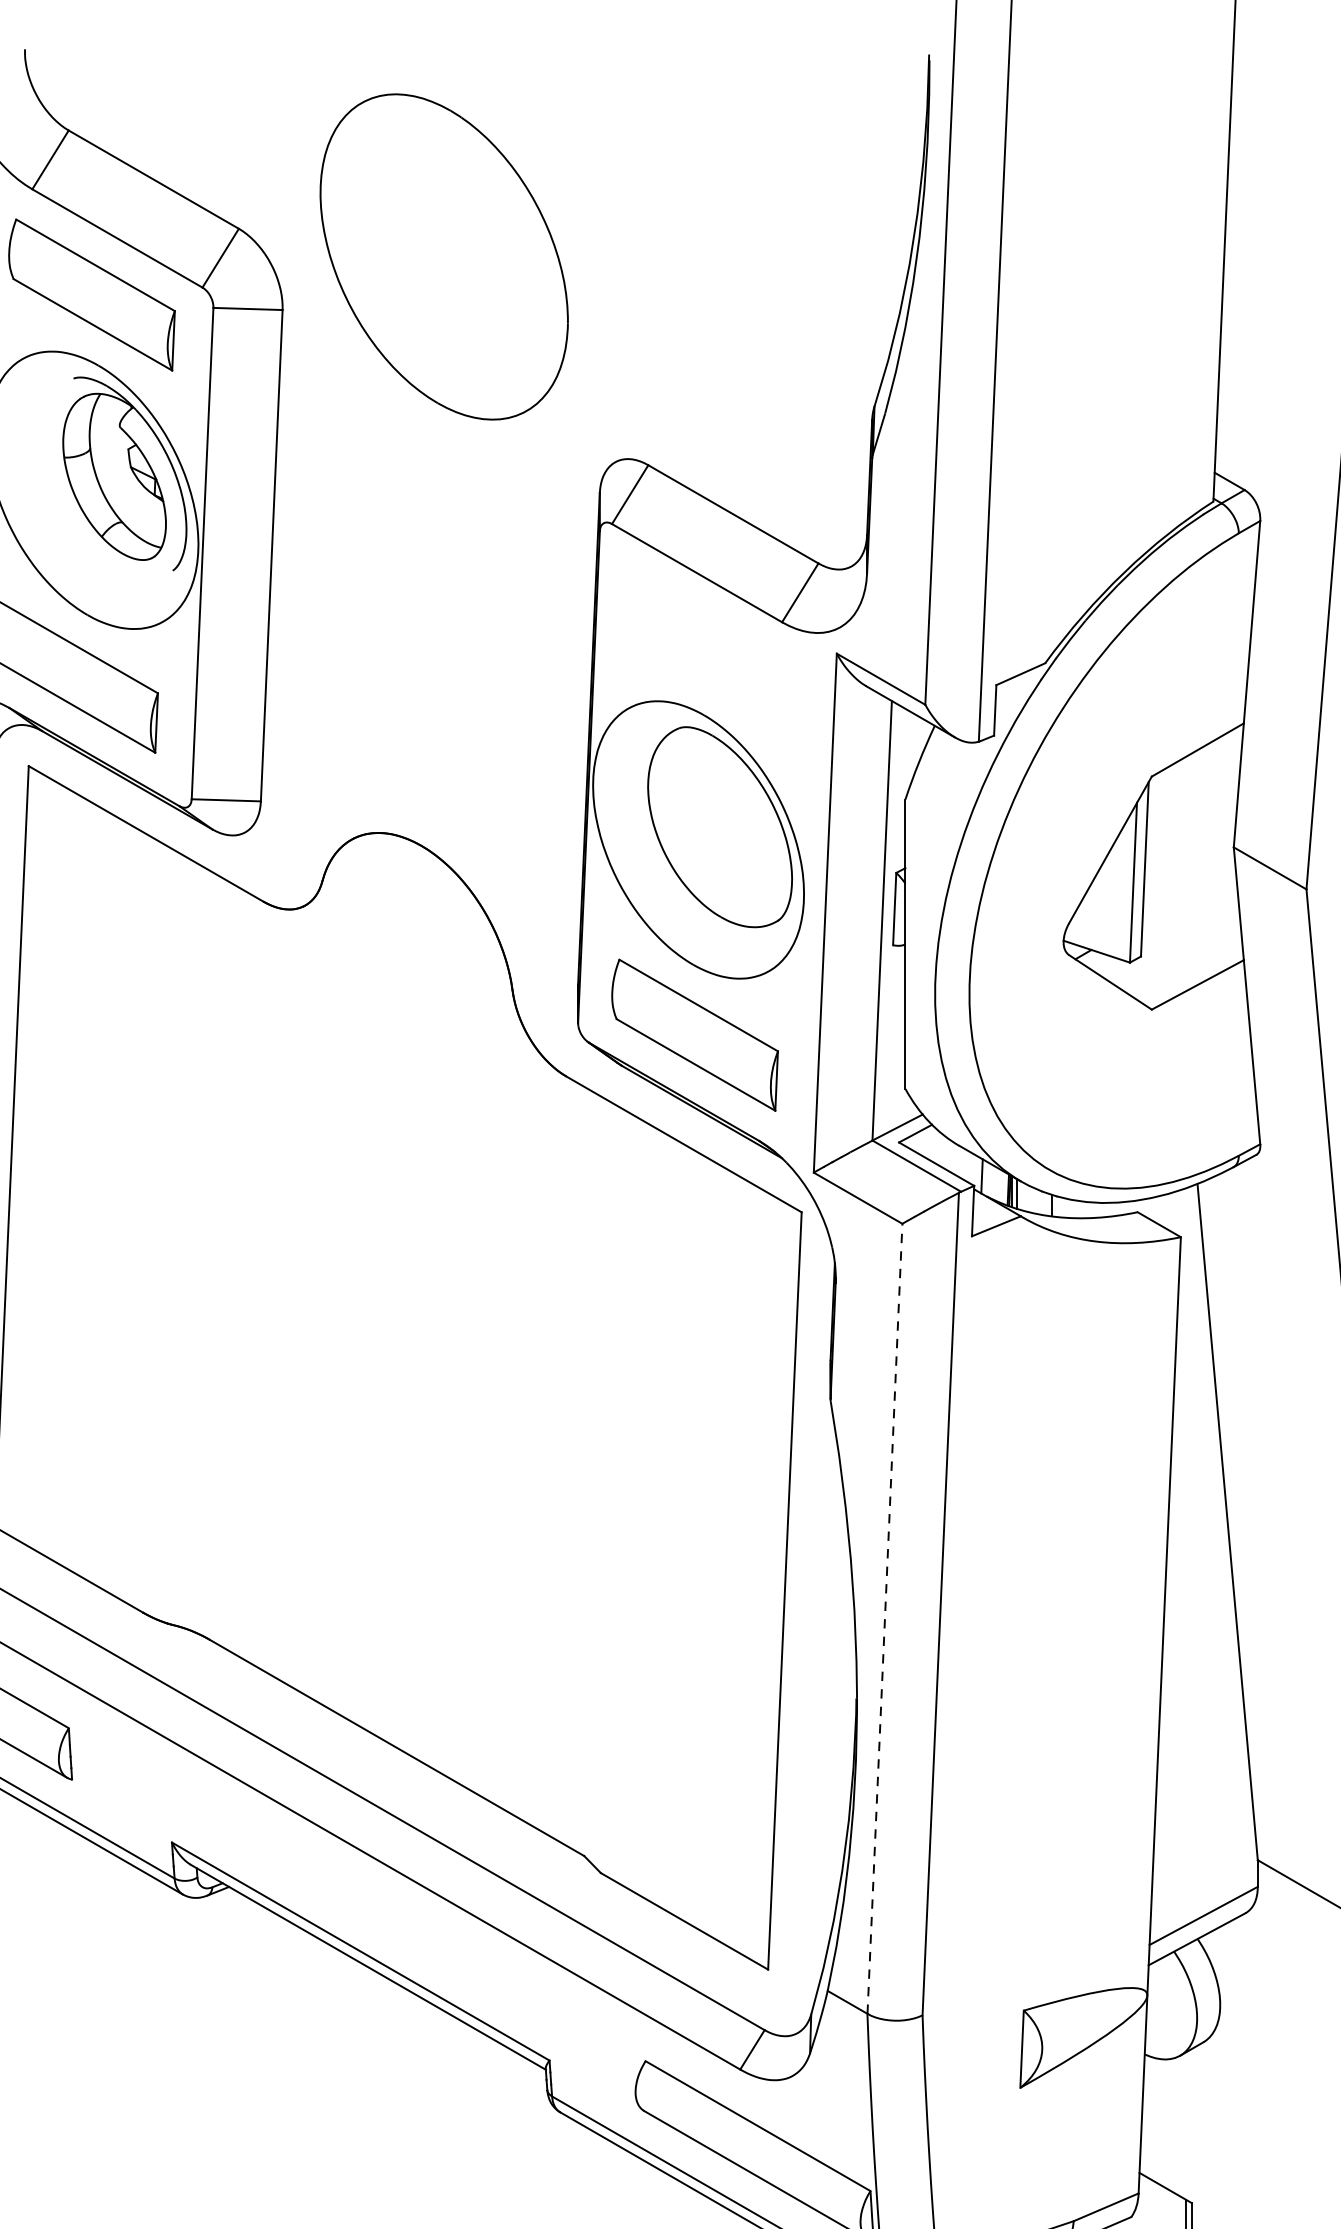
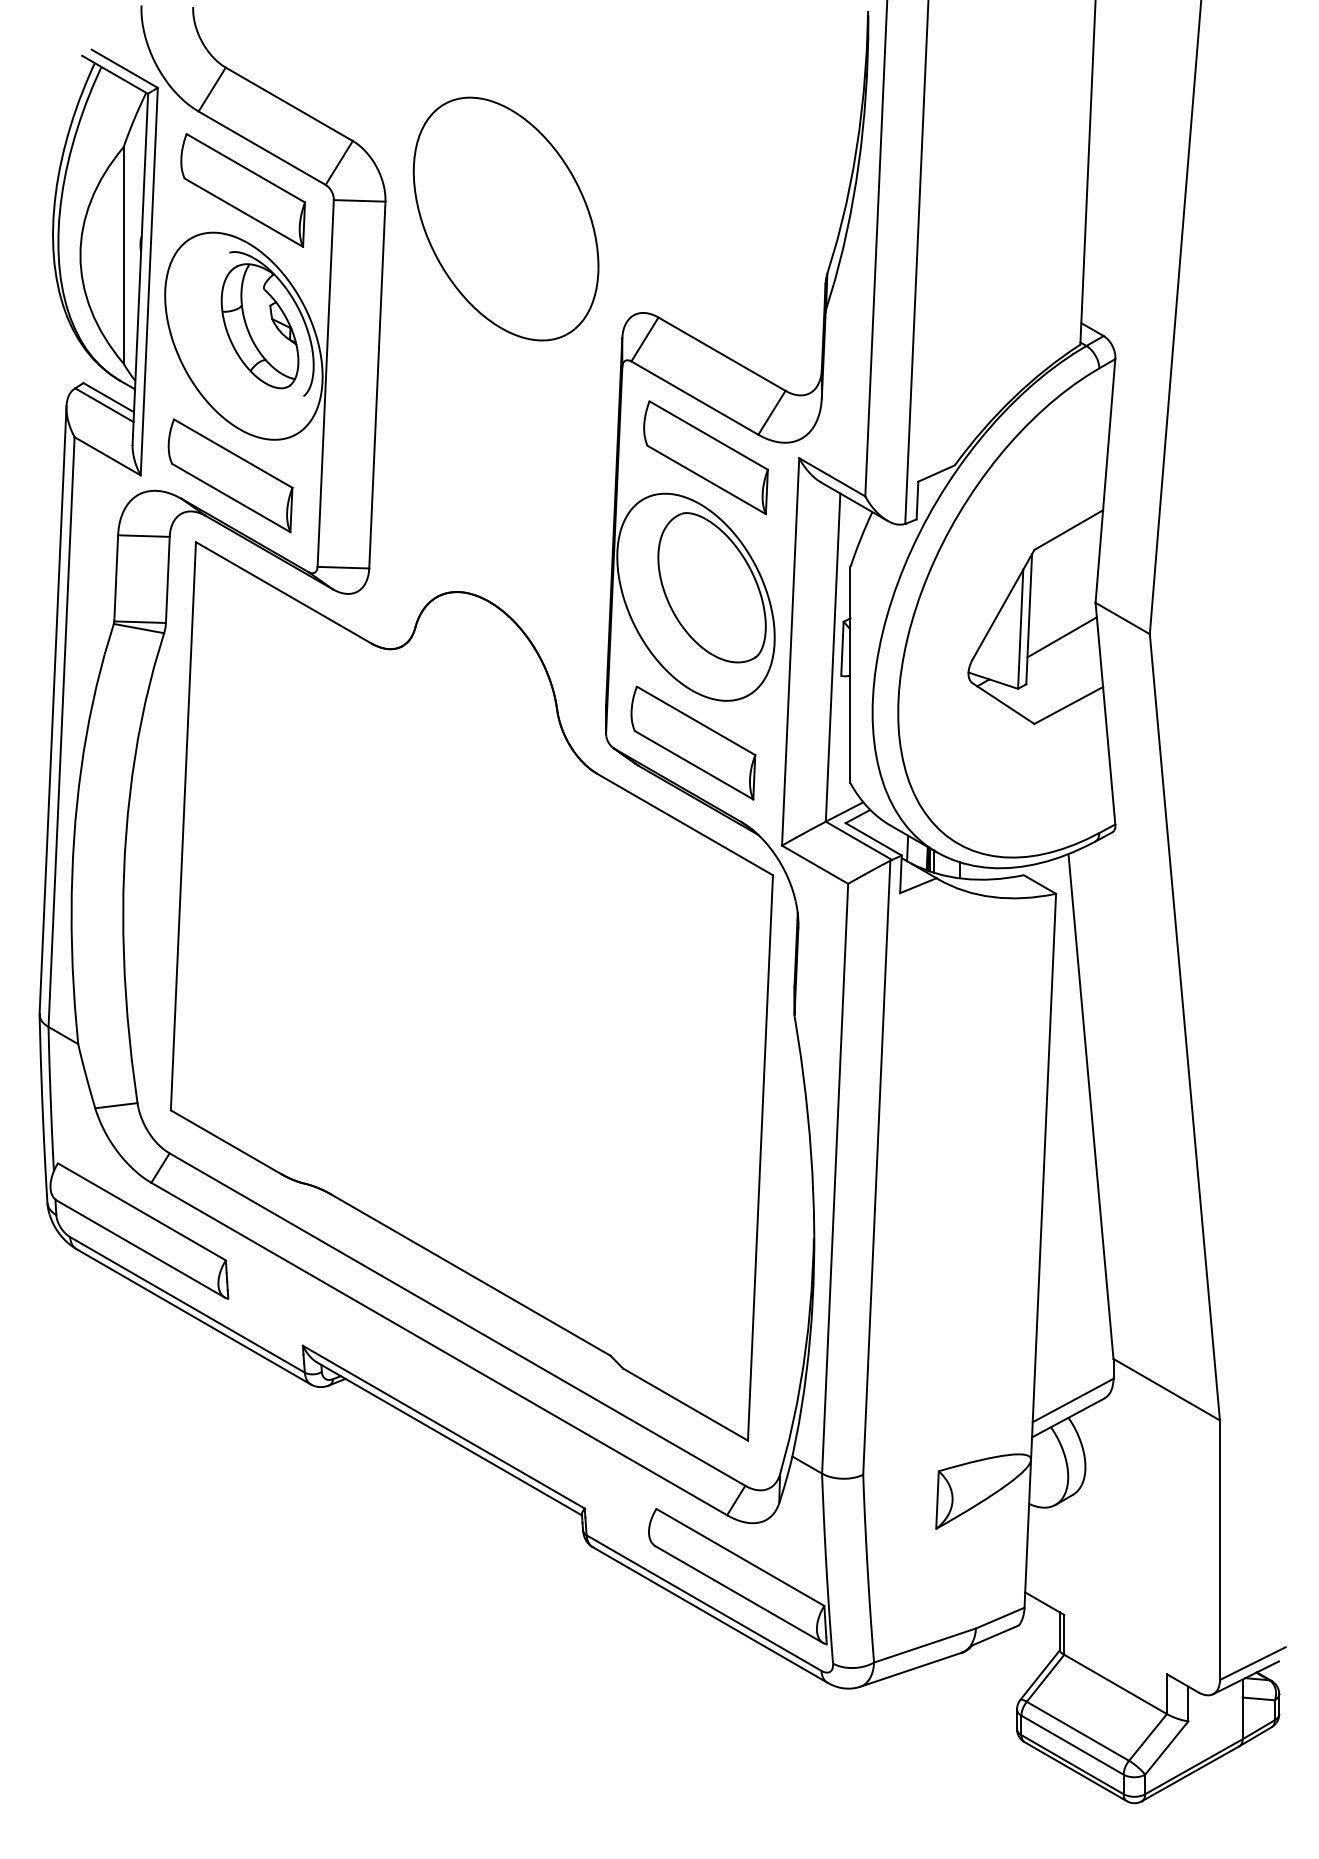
part: (443, 256) -> (505, 218), moved
part: (711, 652) -> (705, 457), added
line: (1188, 893) -> (1061, 637), added
line: (885, 1618) -> (835, 1178), dashed -> solid

